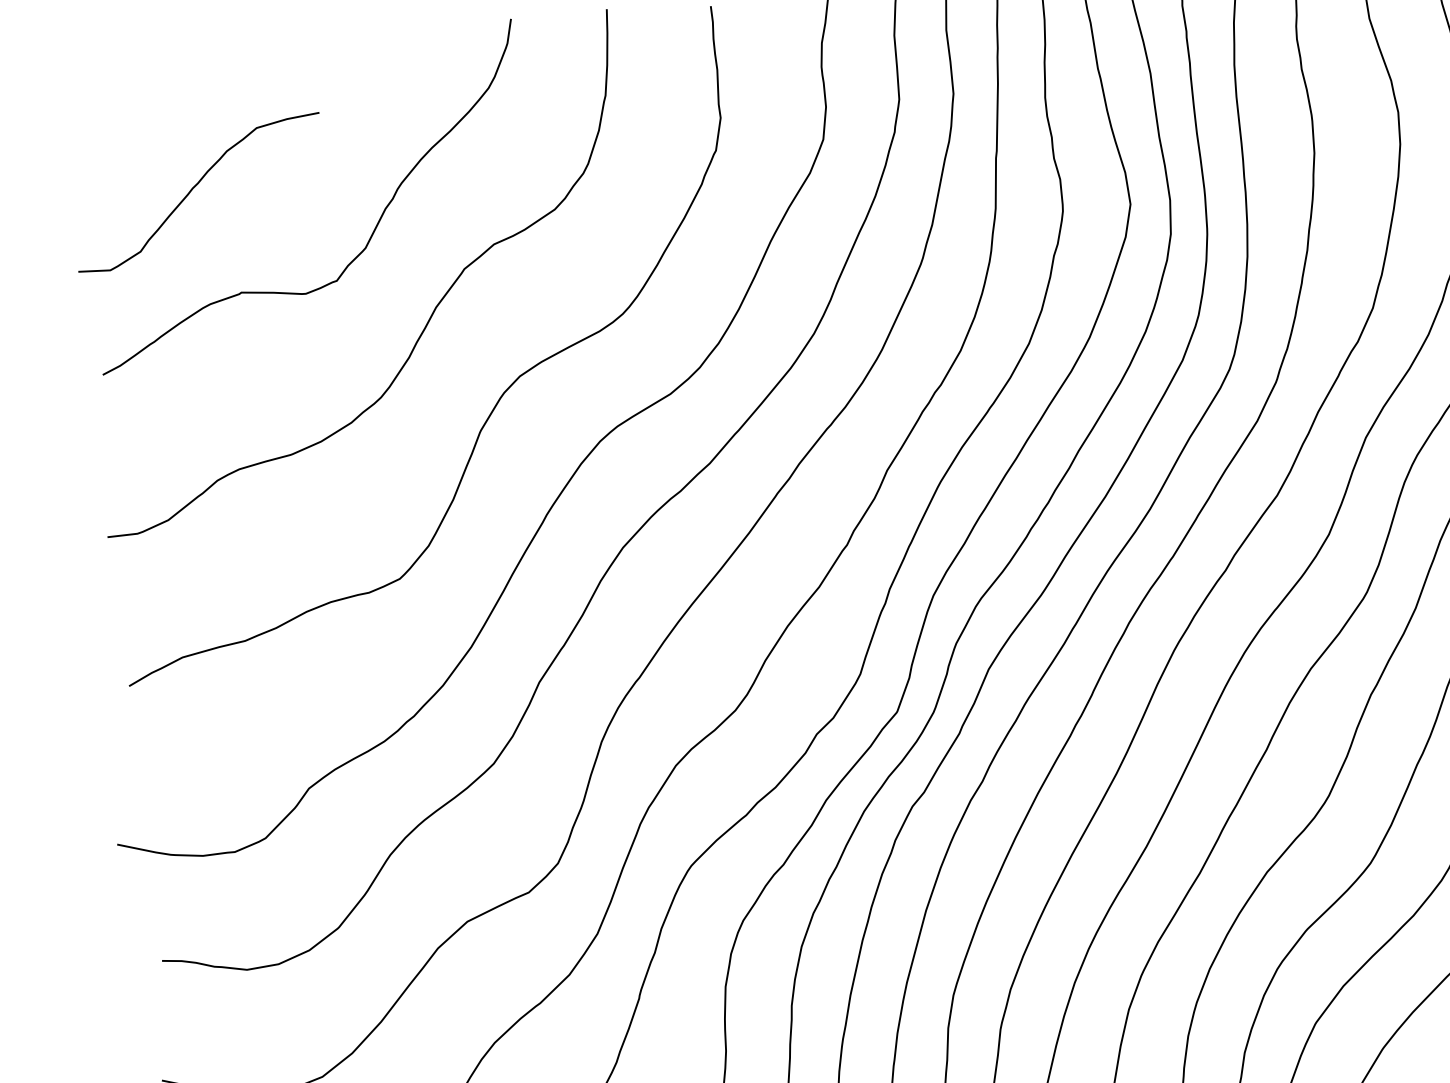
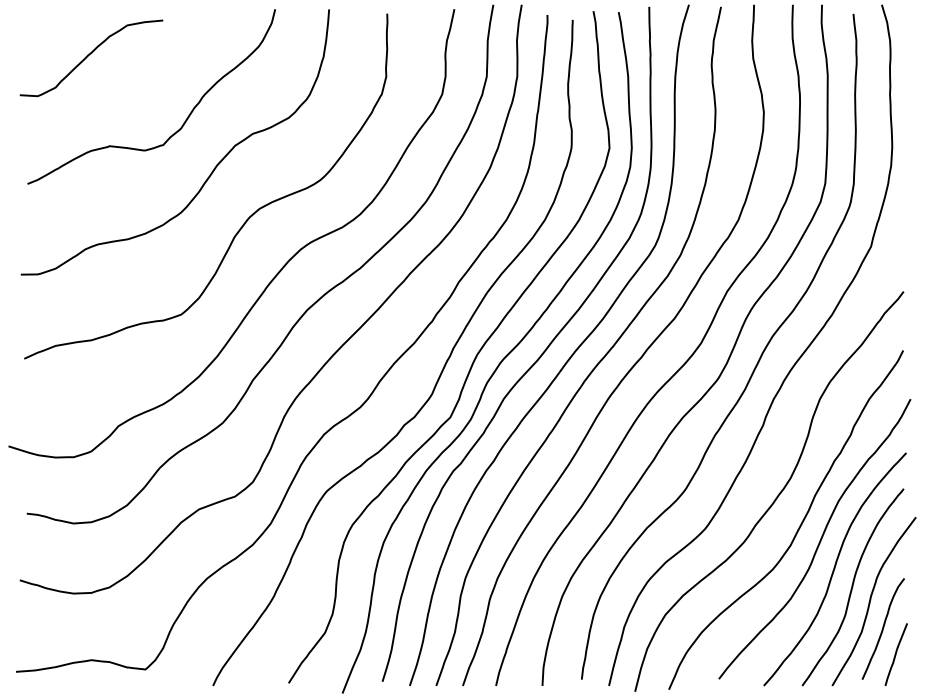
curve: (194, 188) -> (89, 55), moved

